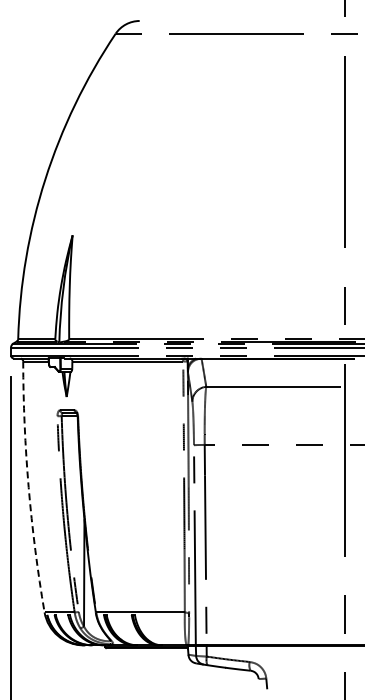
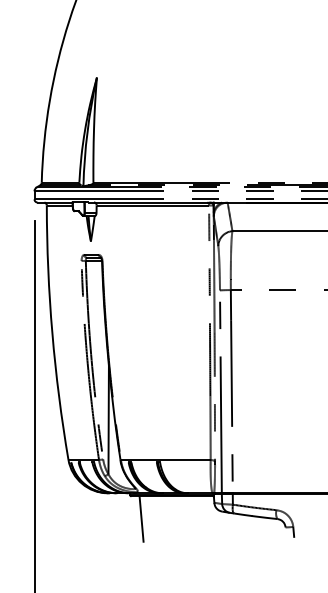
arc: (28, 487) -> (52, 333), dashed -> solid
line: (116, 670) -> (141, 518), added

